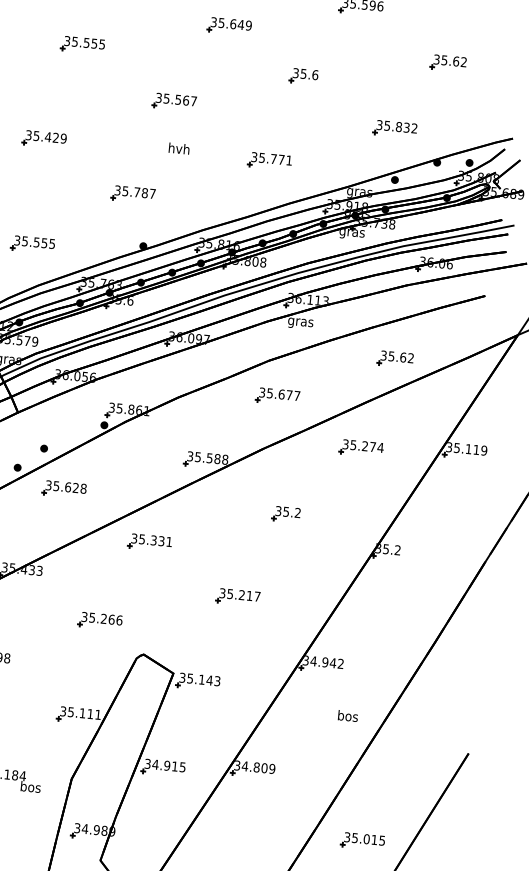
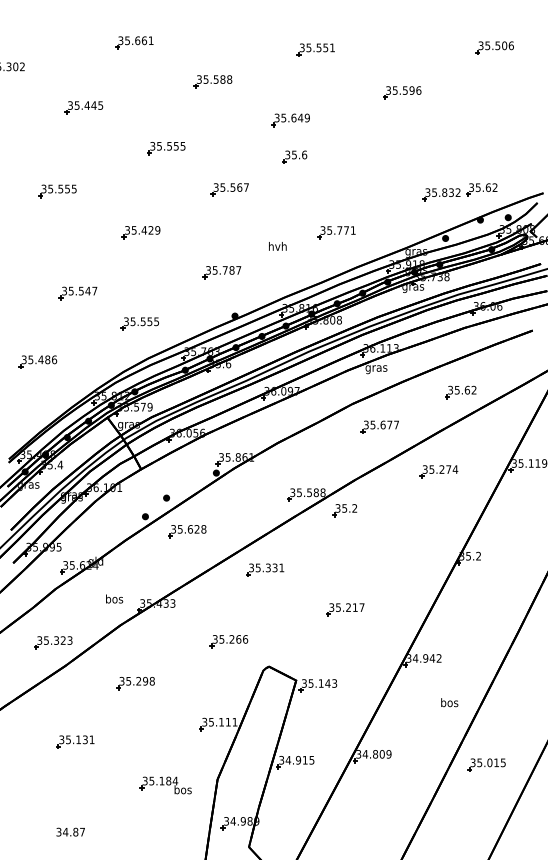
part: (448, 62) -> (481, 189), moved
part: (303, 75) -> (294, 156), moved
part: (174, 101) -> (229, 189), moved
text: (178, 148) -> (277, 246), moved
part: (277, 395) -> (379, 426), moved
part: (285, 514) -> (344, 510), moved
part: (362, 840) -> (486, 764), moved

